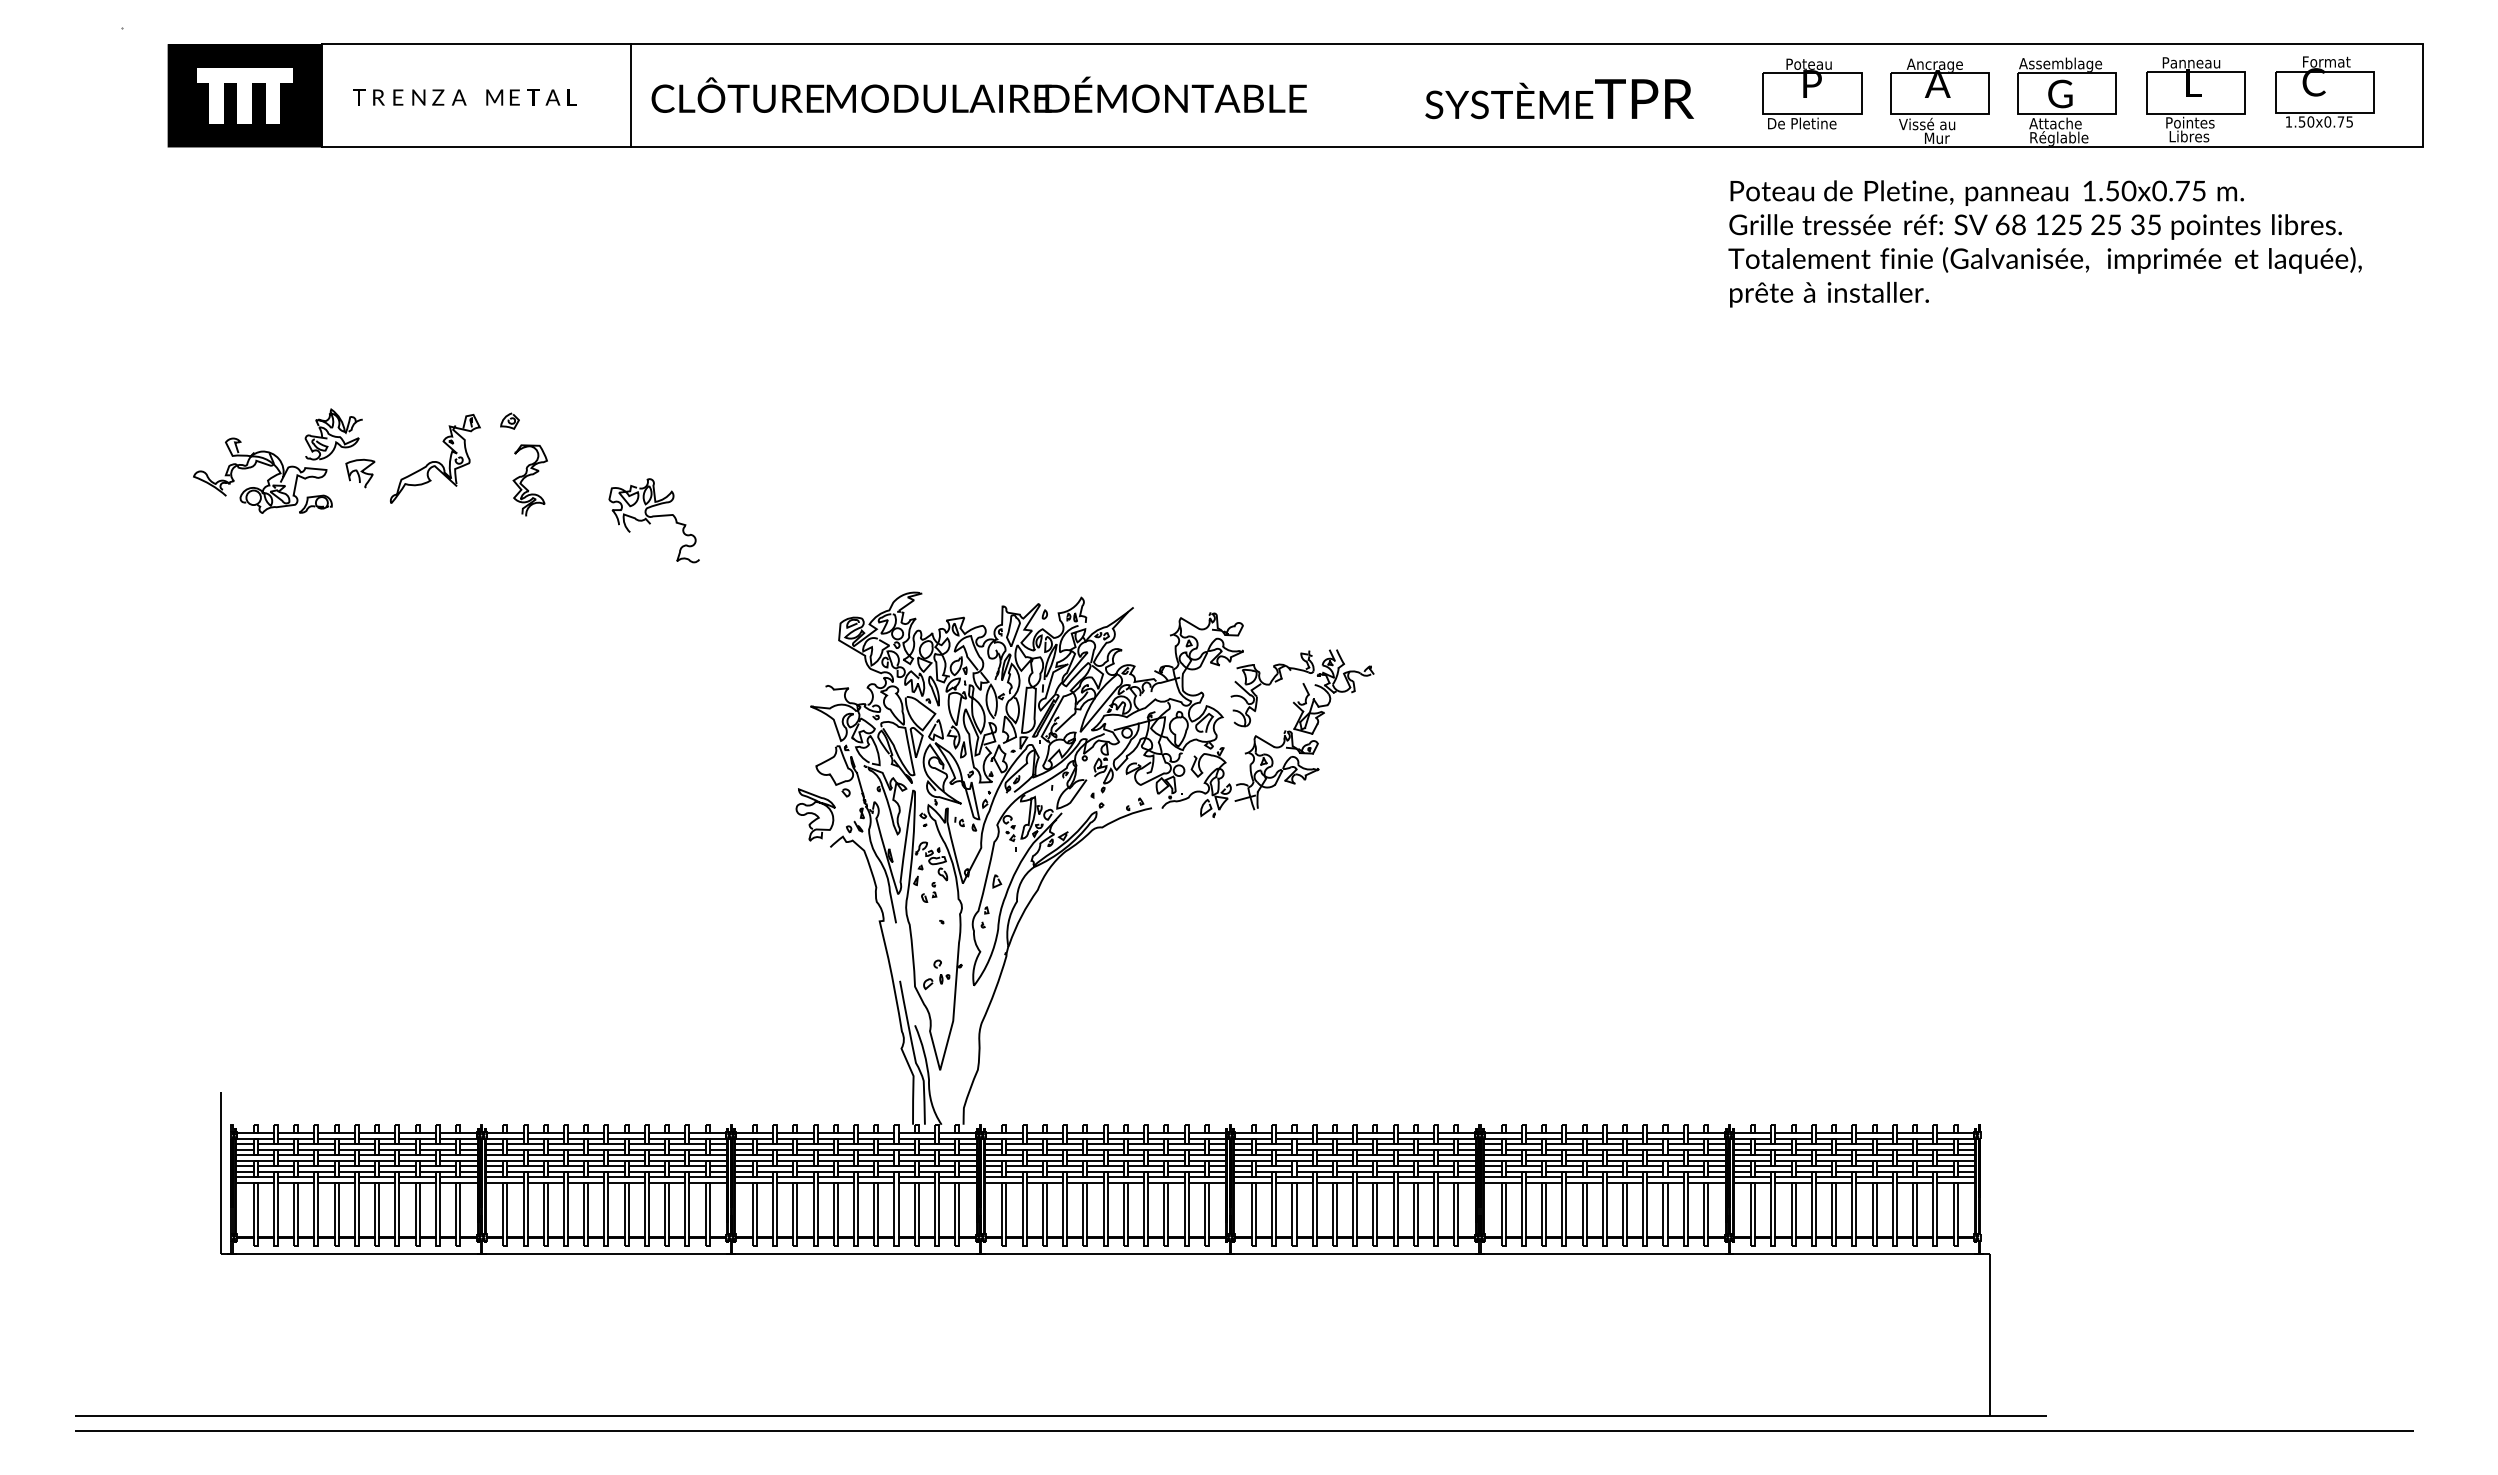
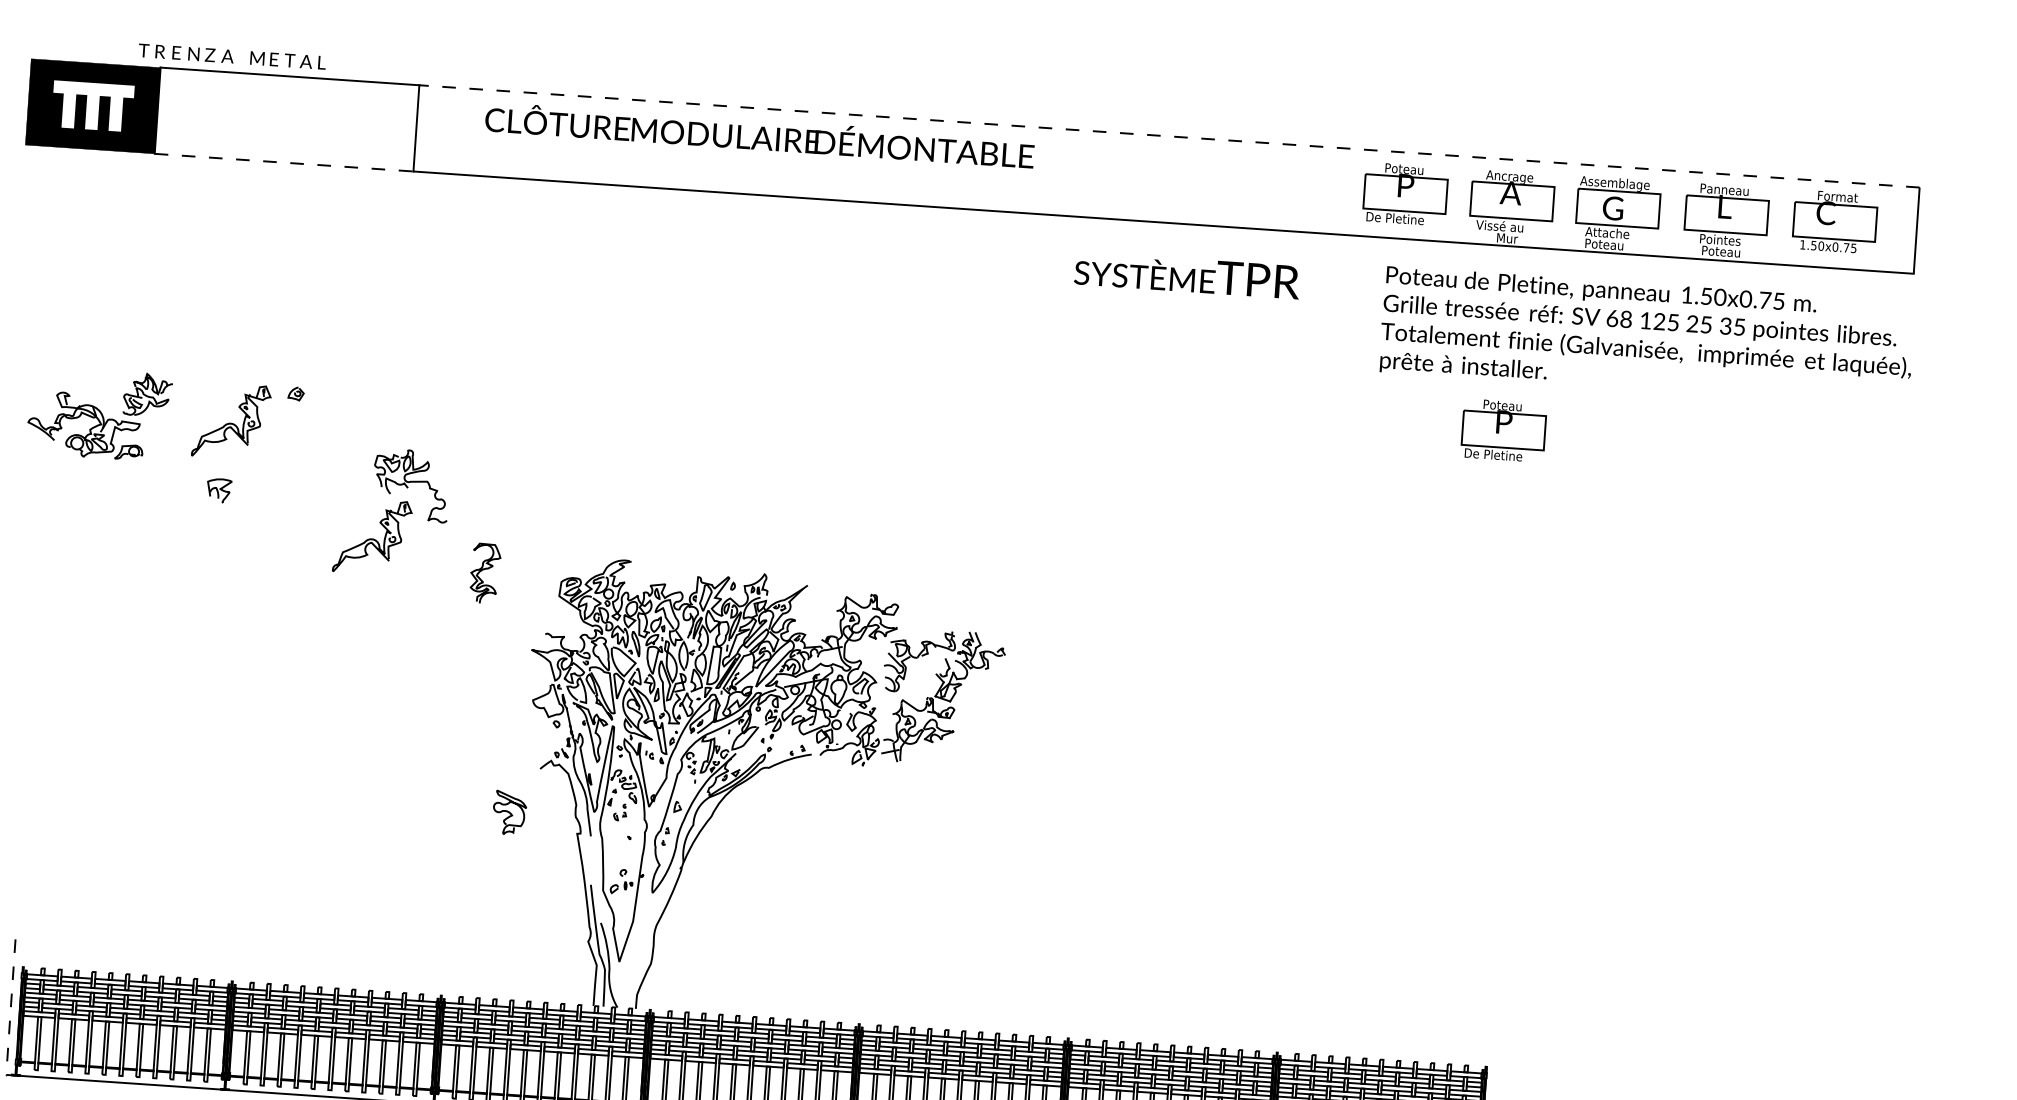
line: (1527, 44) -> (1169, 136), solid -> dashed
text: (978, 94) -> (759, 134), moved
text: (464, 97) -> (232, 56), moved
text: (1559, 99) -> (1187, 275), moved
text: (2192, 136) -> (1721, 251), Libres -> Poteau
text: (2060, 138) -> (1610, 245), Réglable -> Poteau
line: (477, 147) -> (284, 162), solid -> dashed
text: (2044, 243) -> (1646, 336), moved
part: (1948, 366) -> (1503, 430), added
part: (360, 473) -> (219, 490), moved
part: (529, 480) -> (484, 573), moved
part: (612, 584) -> (372, 536), added
curve: (815, 814) -> (509, 812), moved
line: (220, 1173) -> (10, 1007), solid -> dashed

